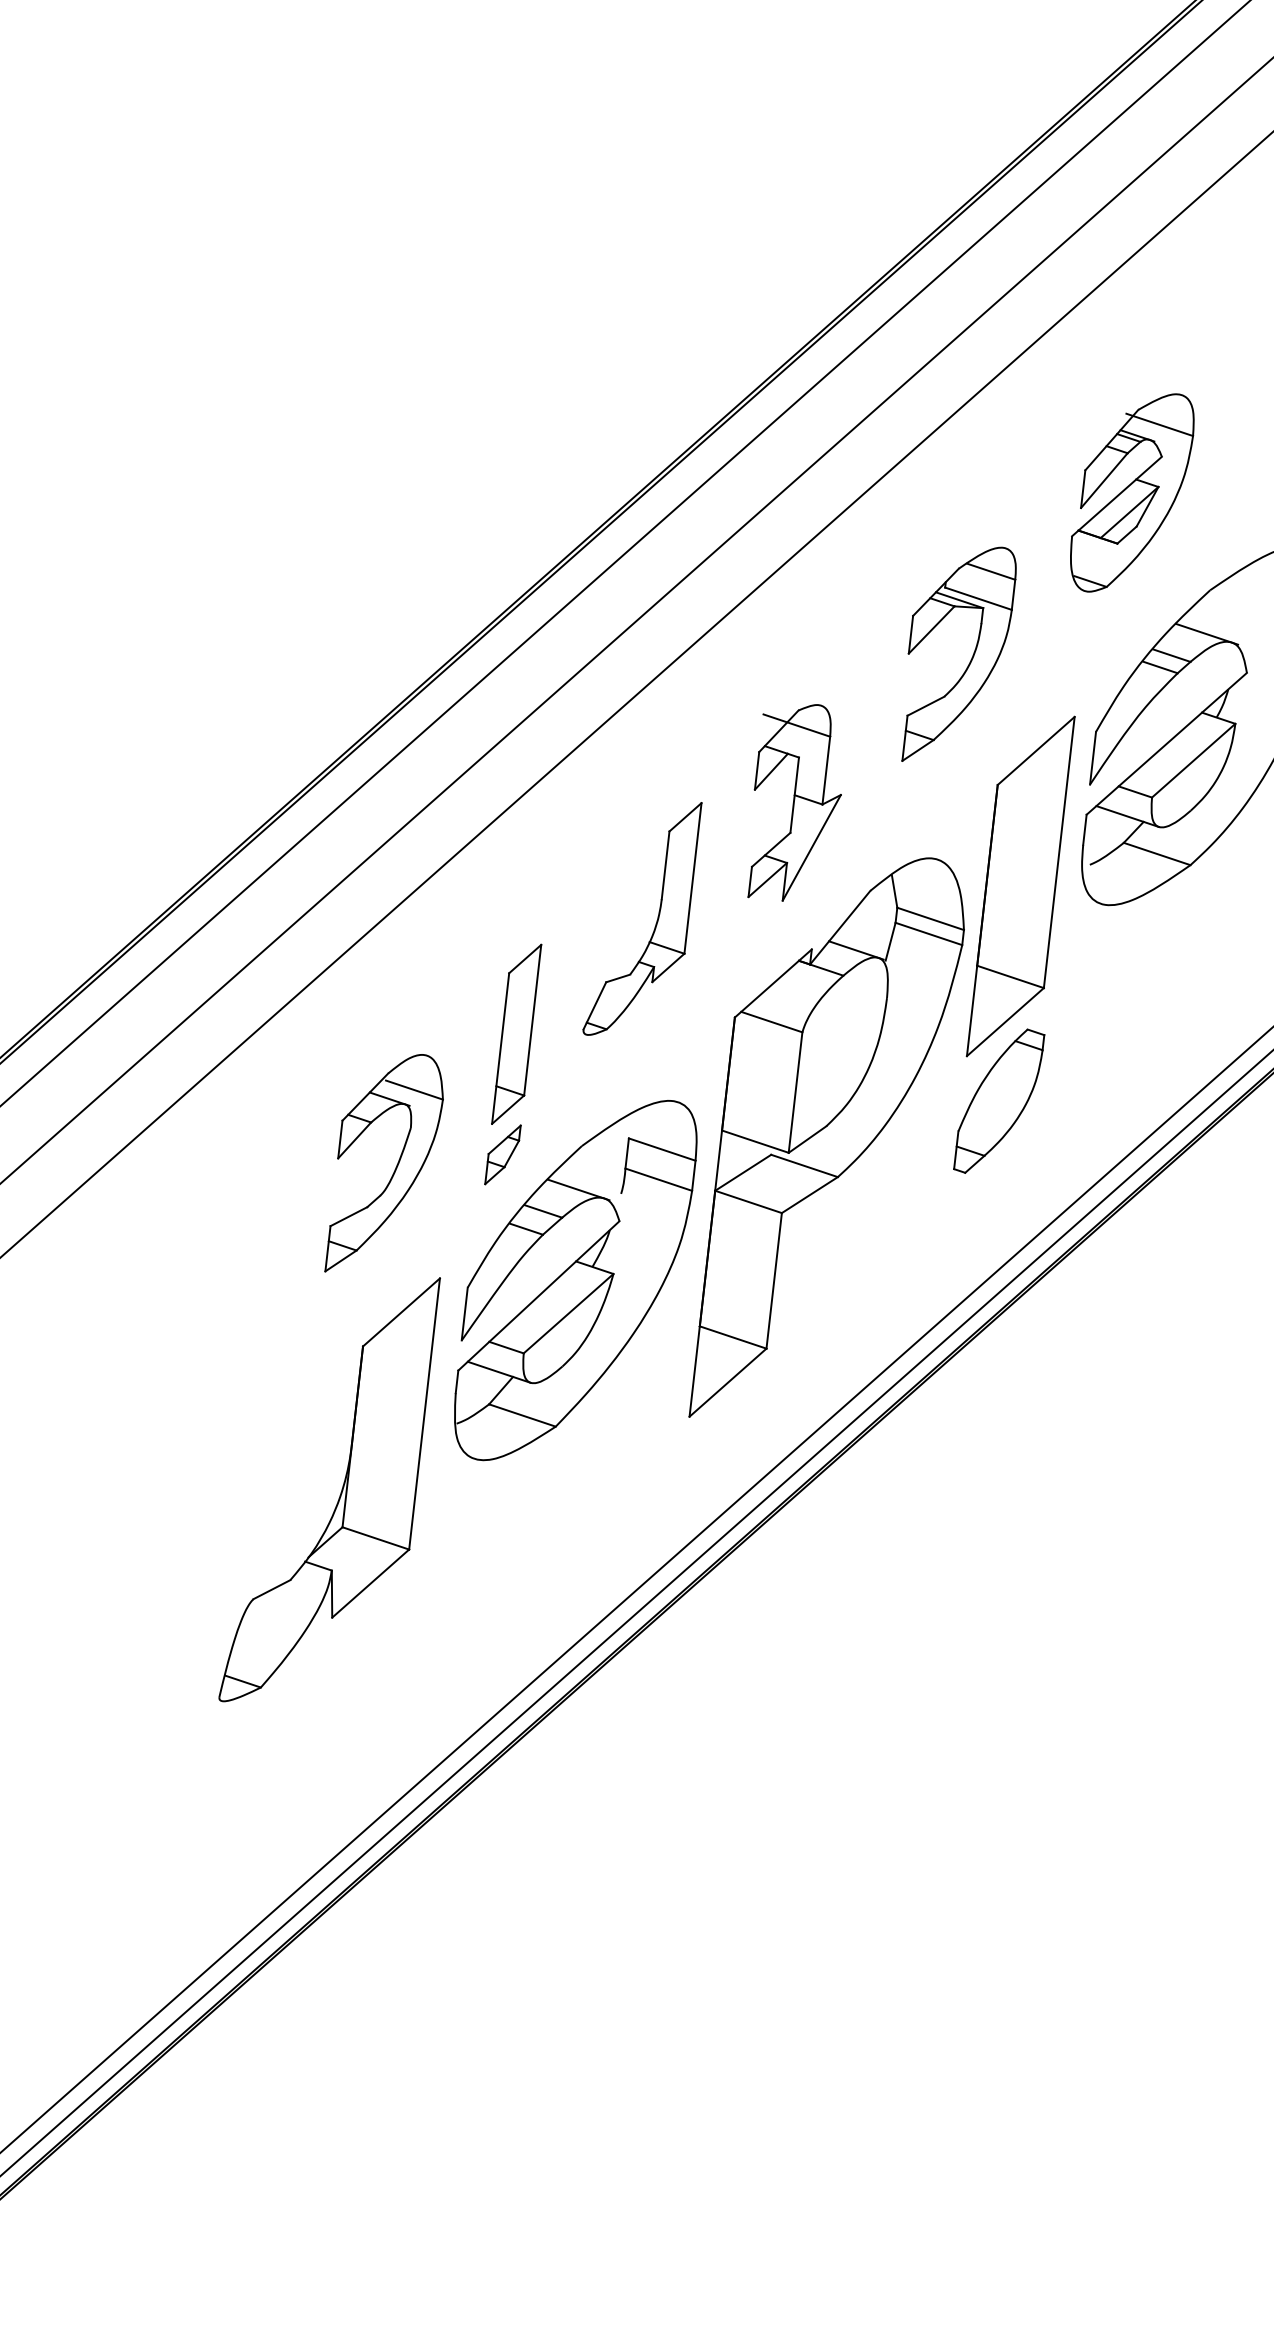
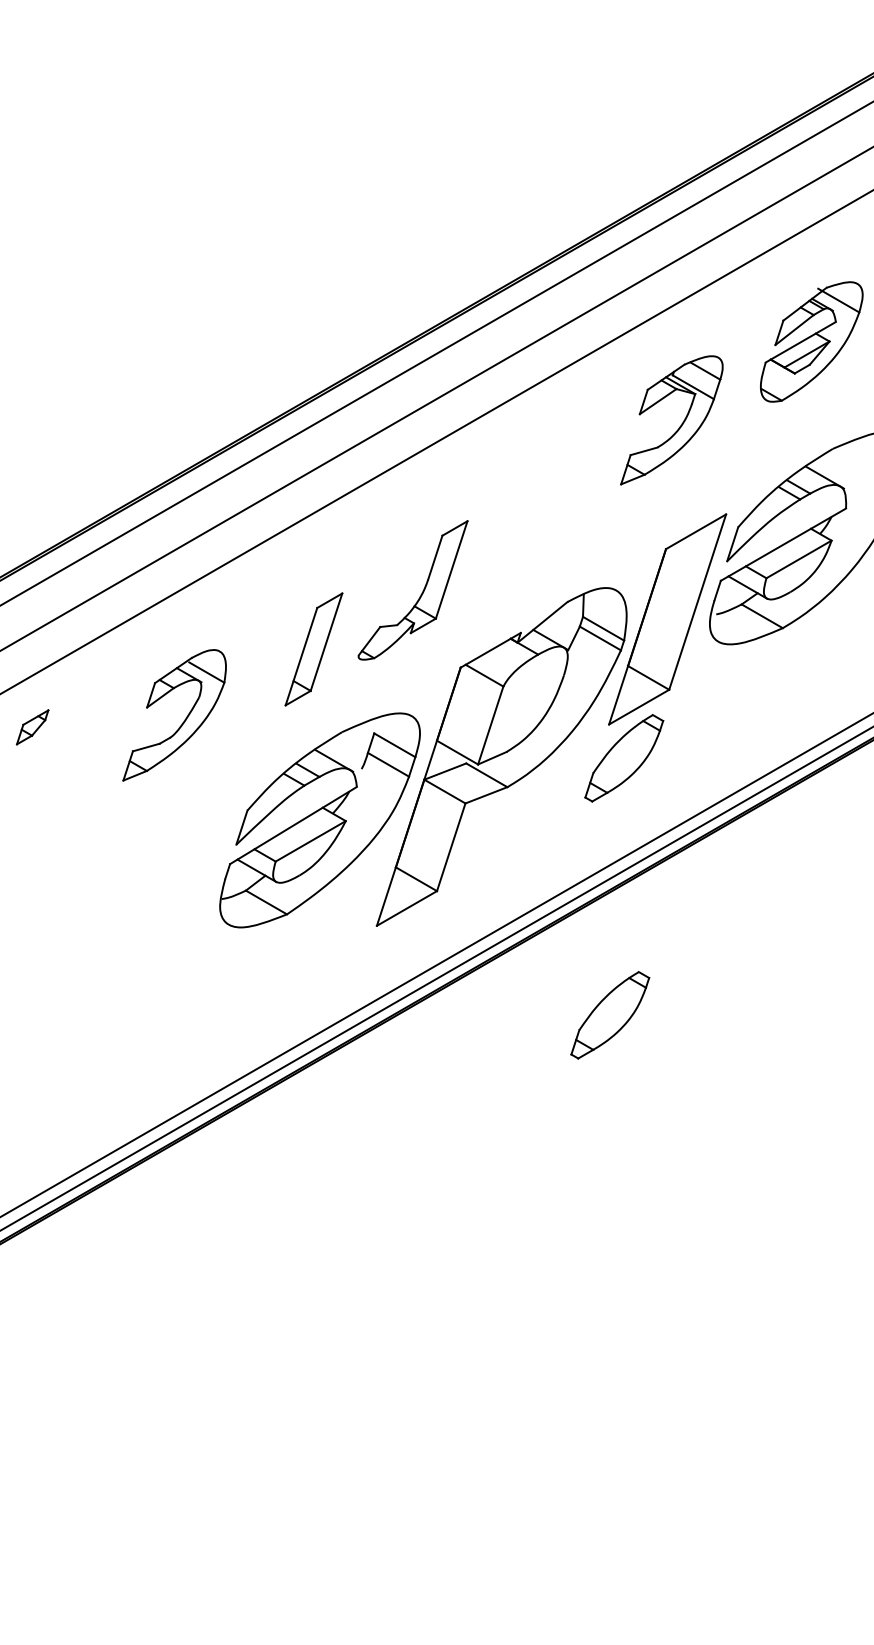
part: (1132, 492) -> (811, 341), moved
part: (969, 659) -> (679, 426), moved
part: (787, 804) -> (524, 533), removed
part: (502, 1155) -> (32, 727), moved
part: (393, 1169) -> (182, 722), moved
part: (1054, 1477) -> (610, 1015), added
part: (340, 1491) -> (135, 928), removed

